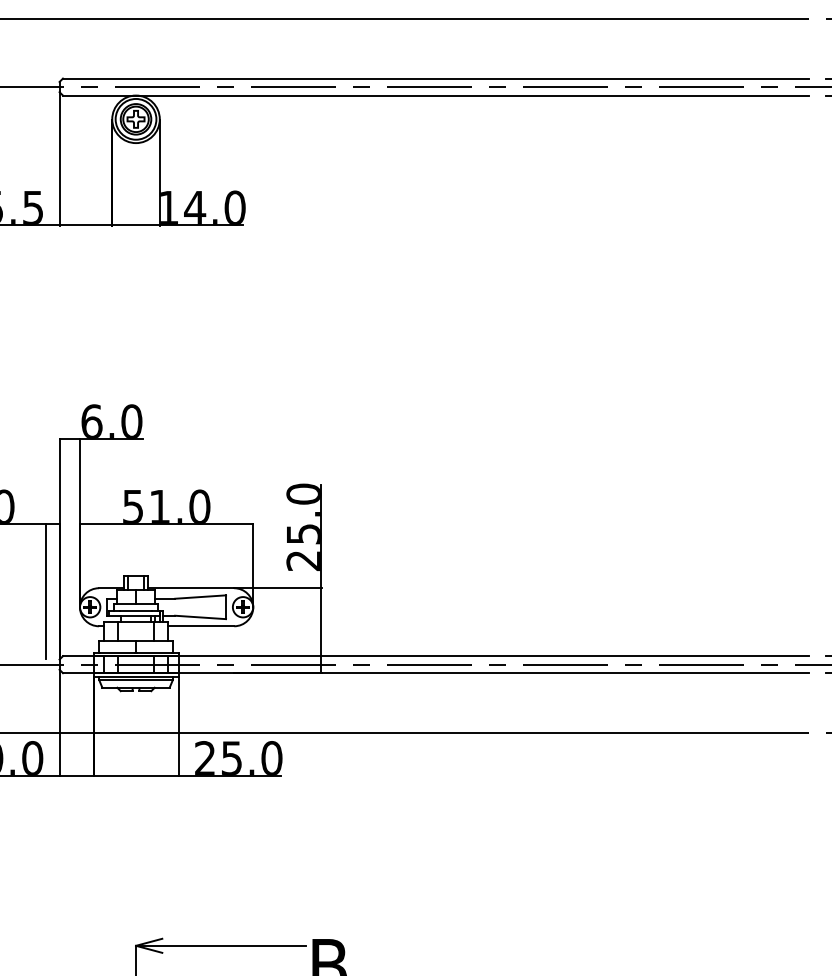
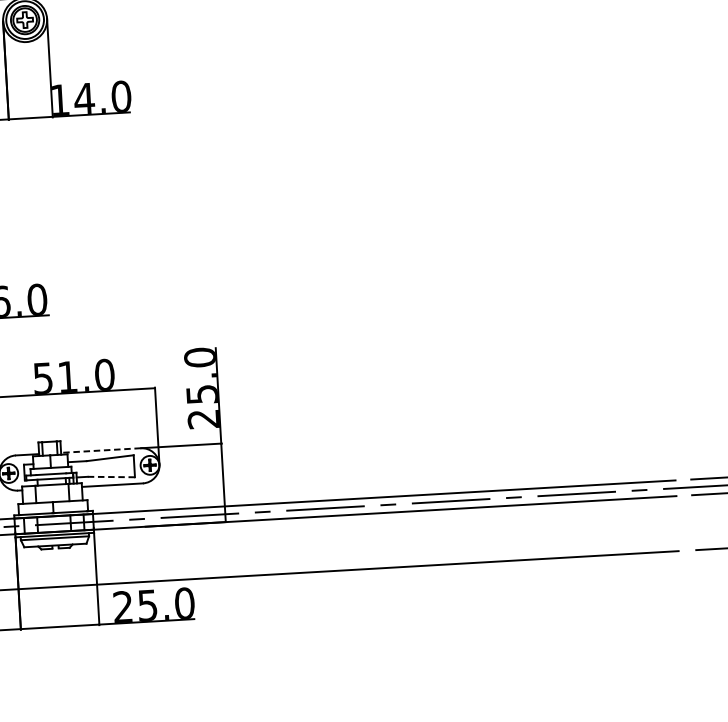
line: (190, 588) -> (100, 450), solid -> dashed
line: (200, 617) -> (111, 477), solid -> dashed

